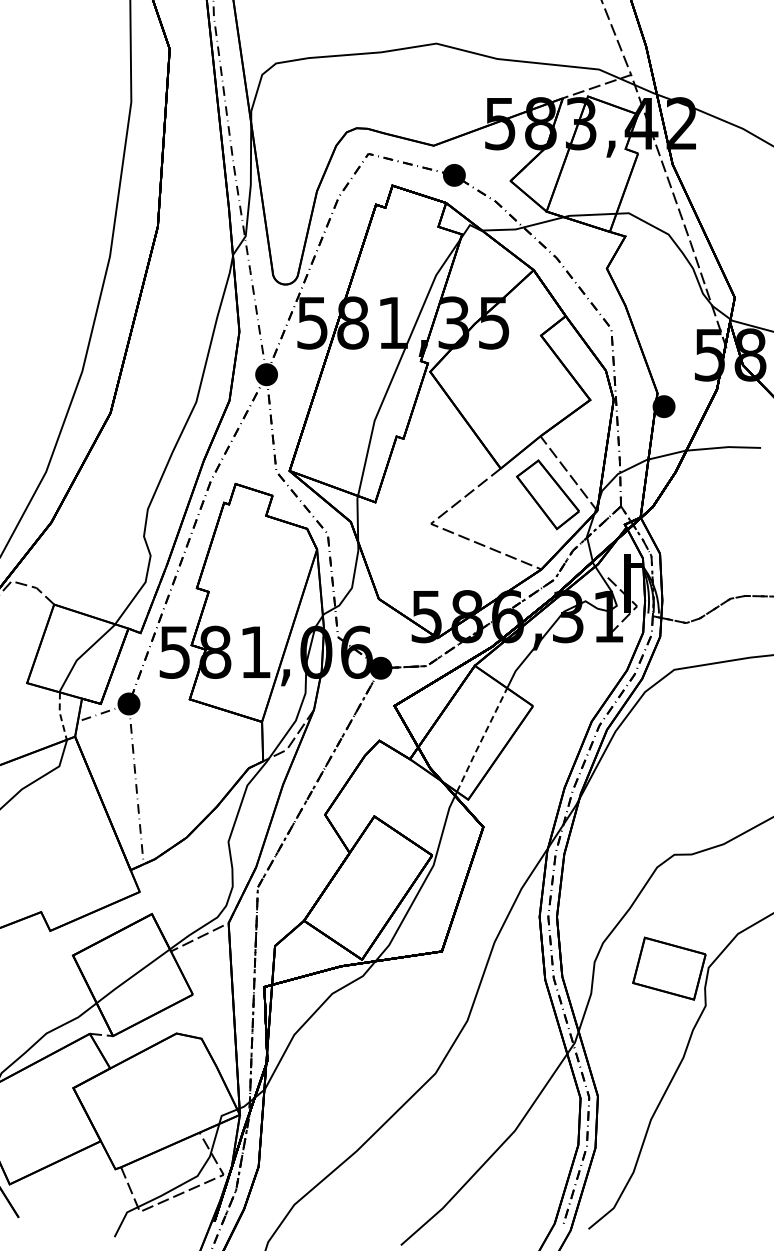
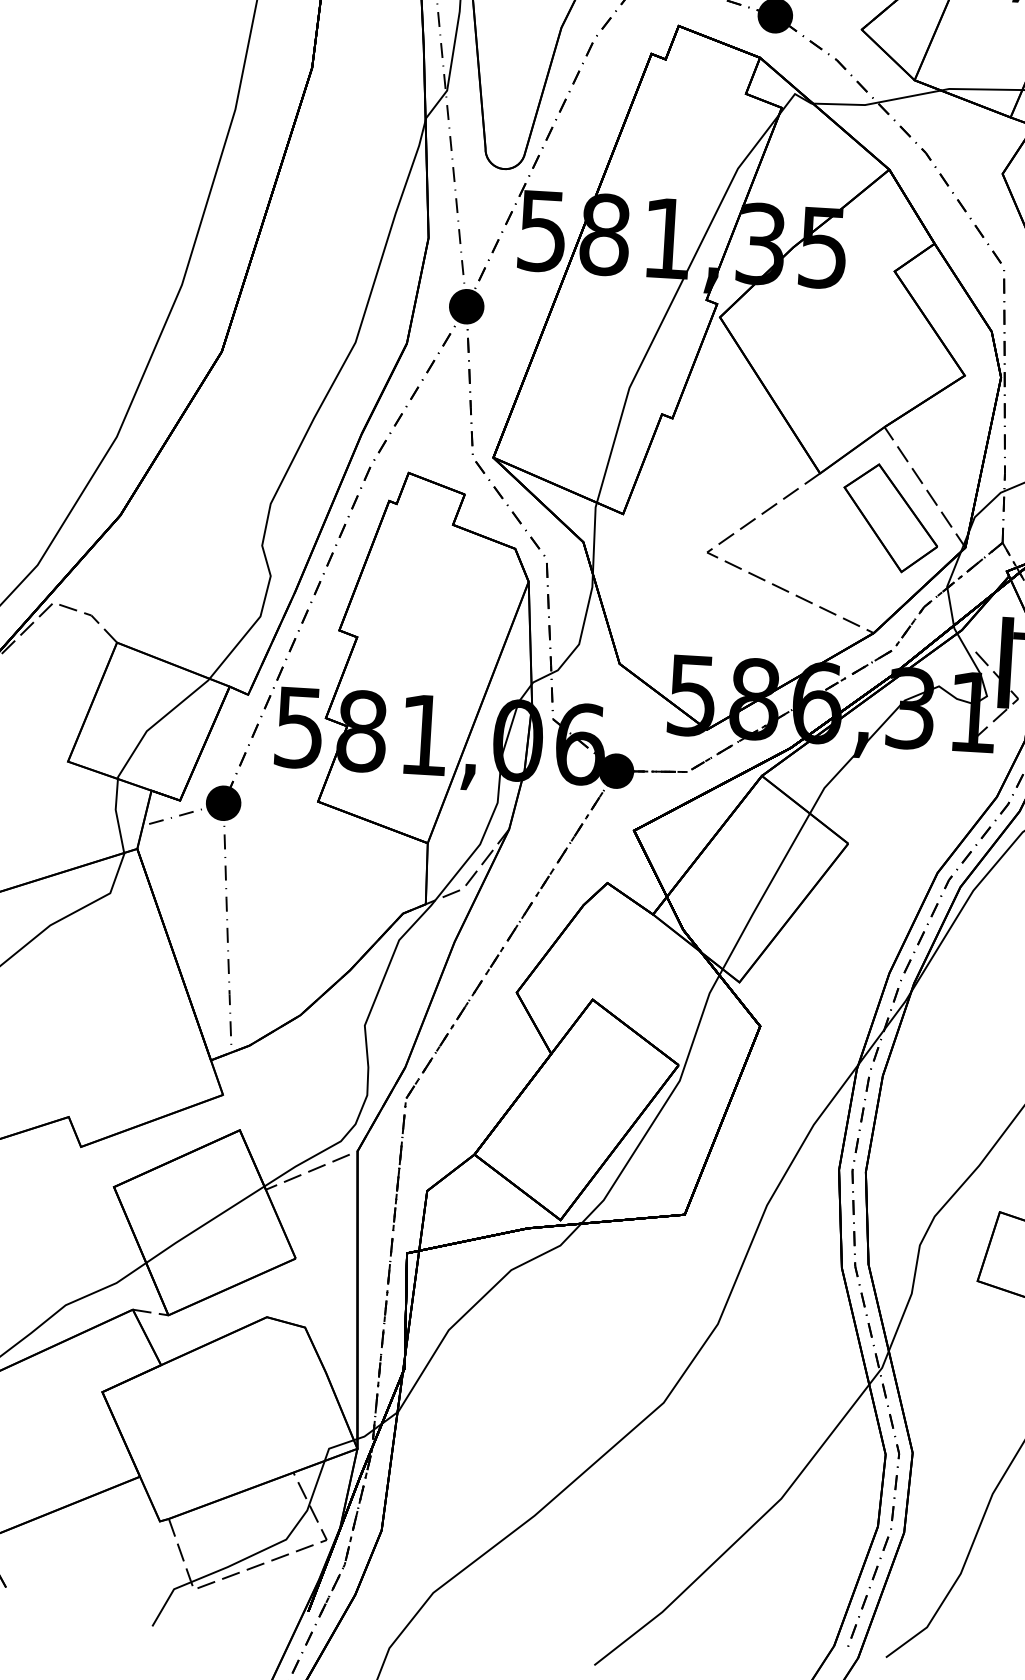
line: (60, 716) -> (116, 816), dashed -> solid
line: (481, 739) -> (765, 890), dashed -> solid

